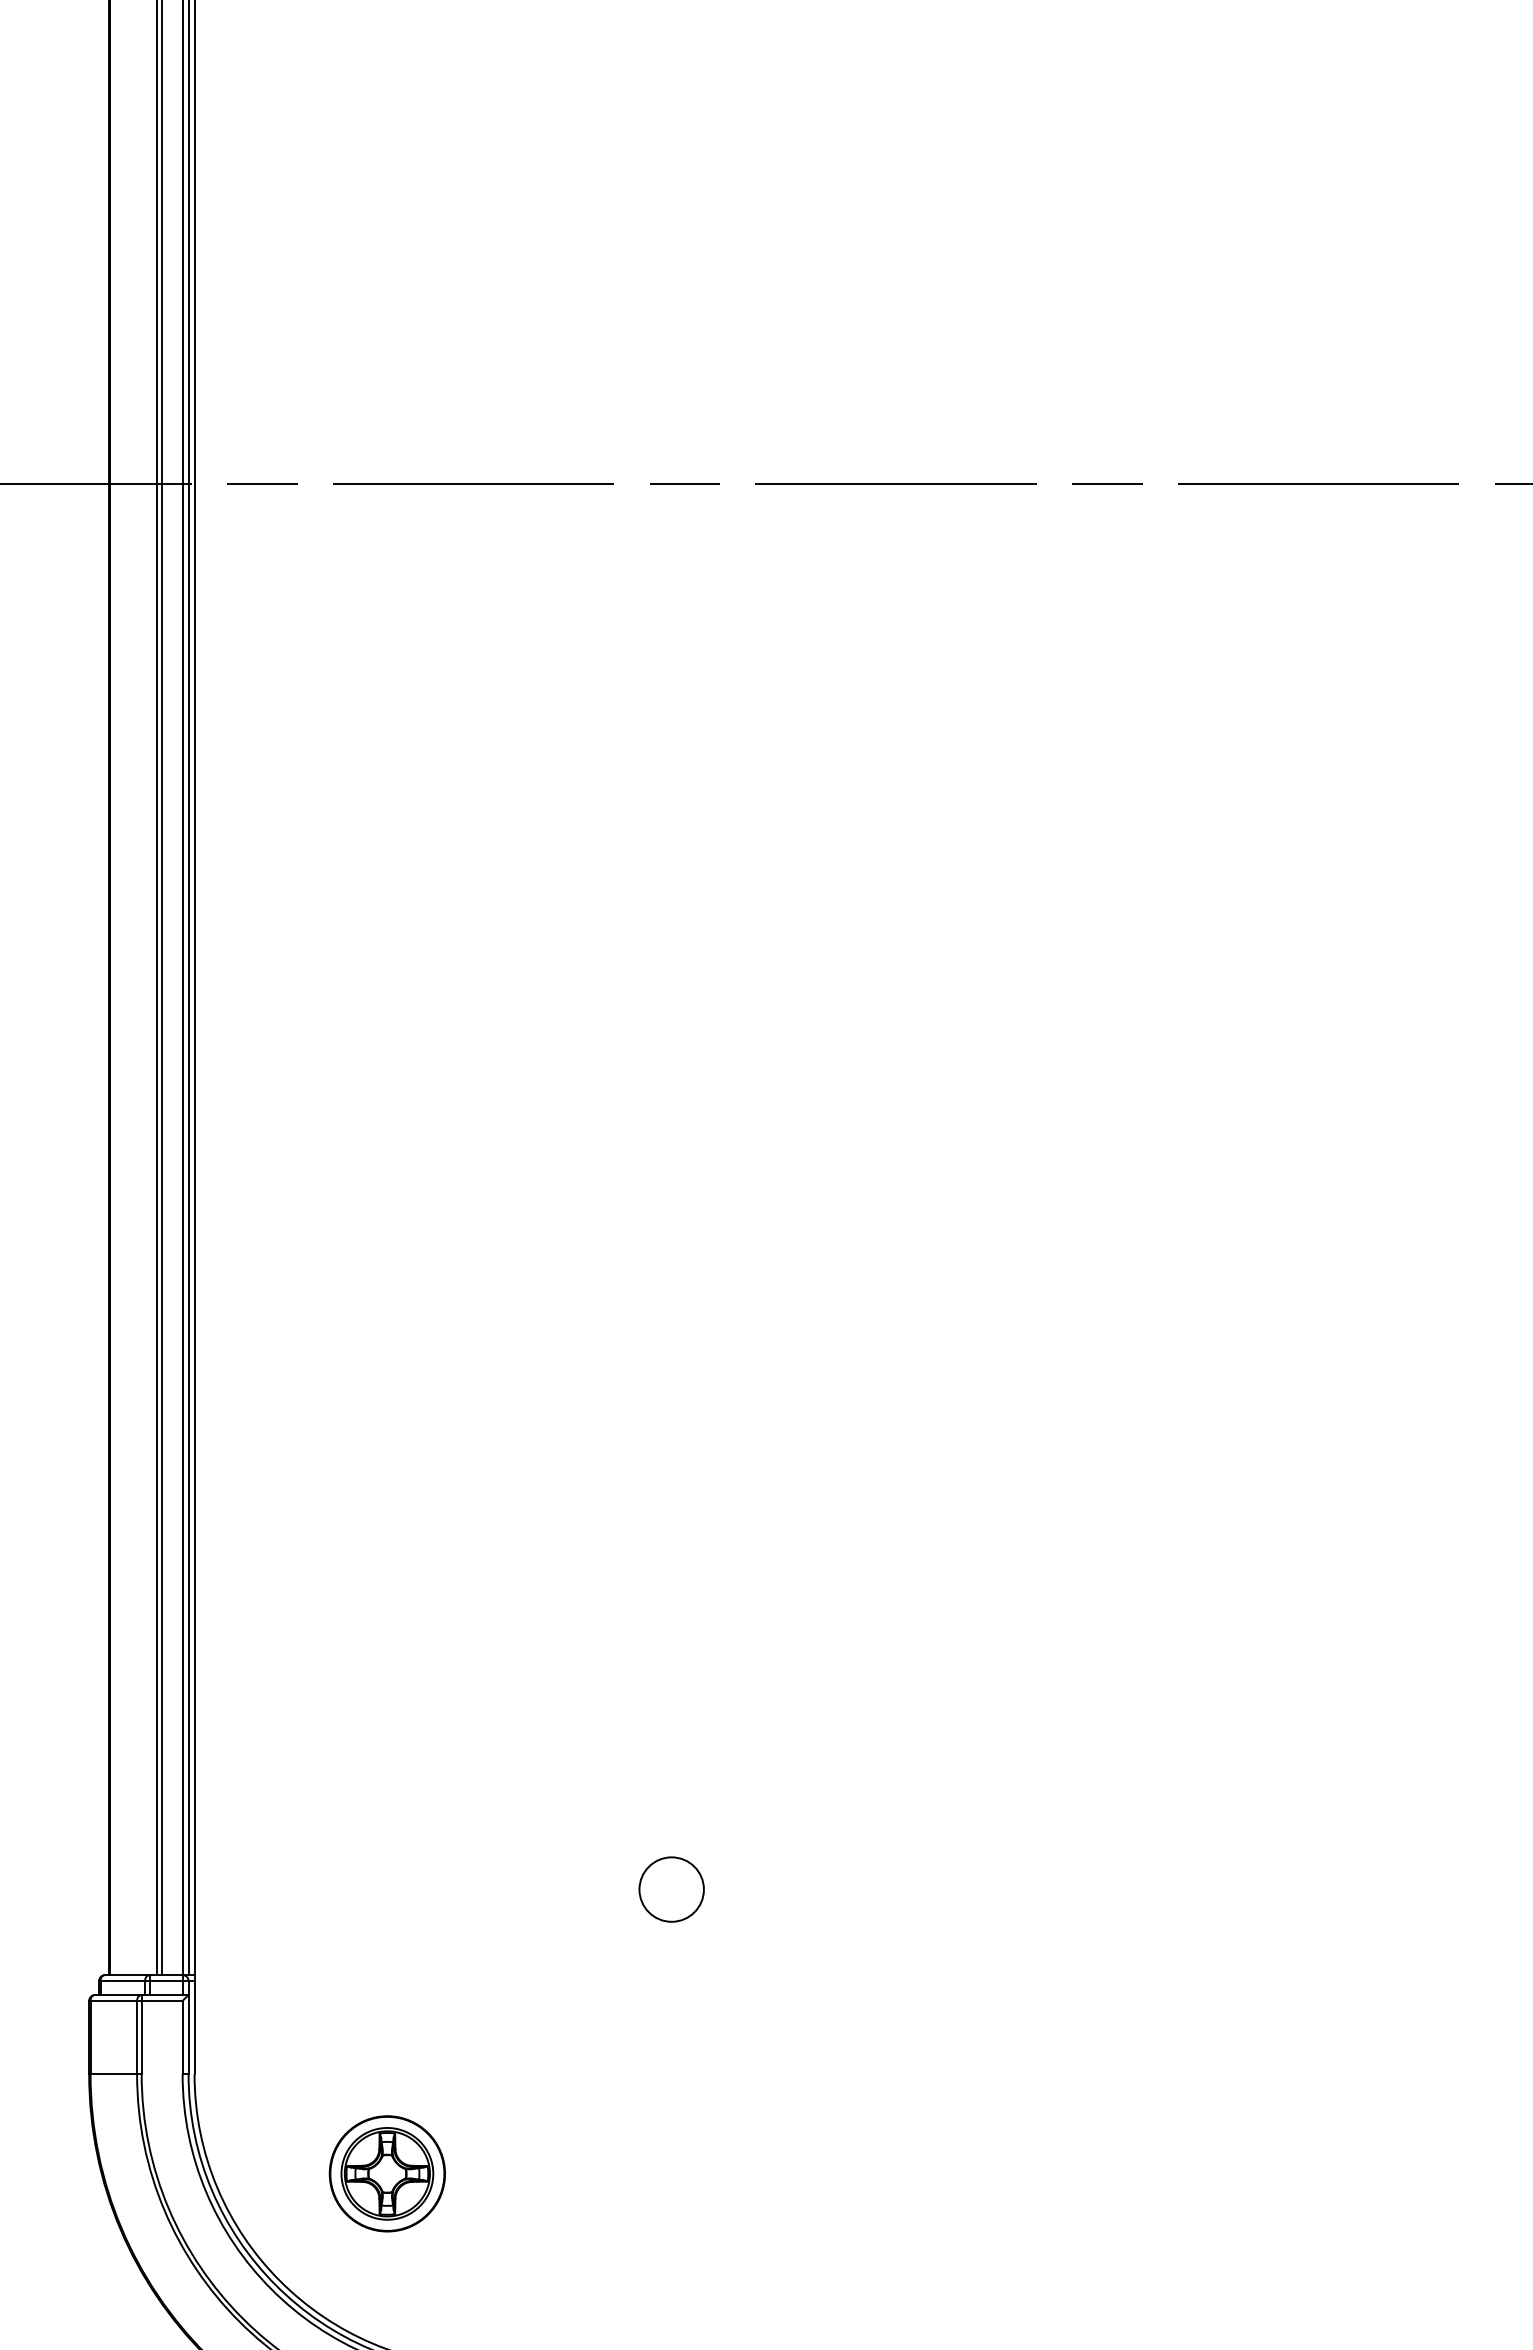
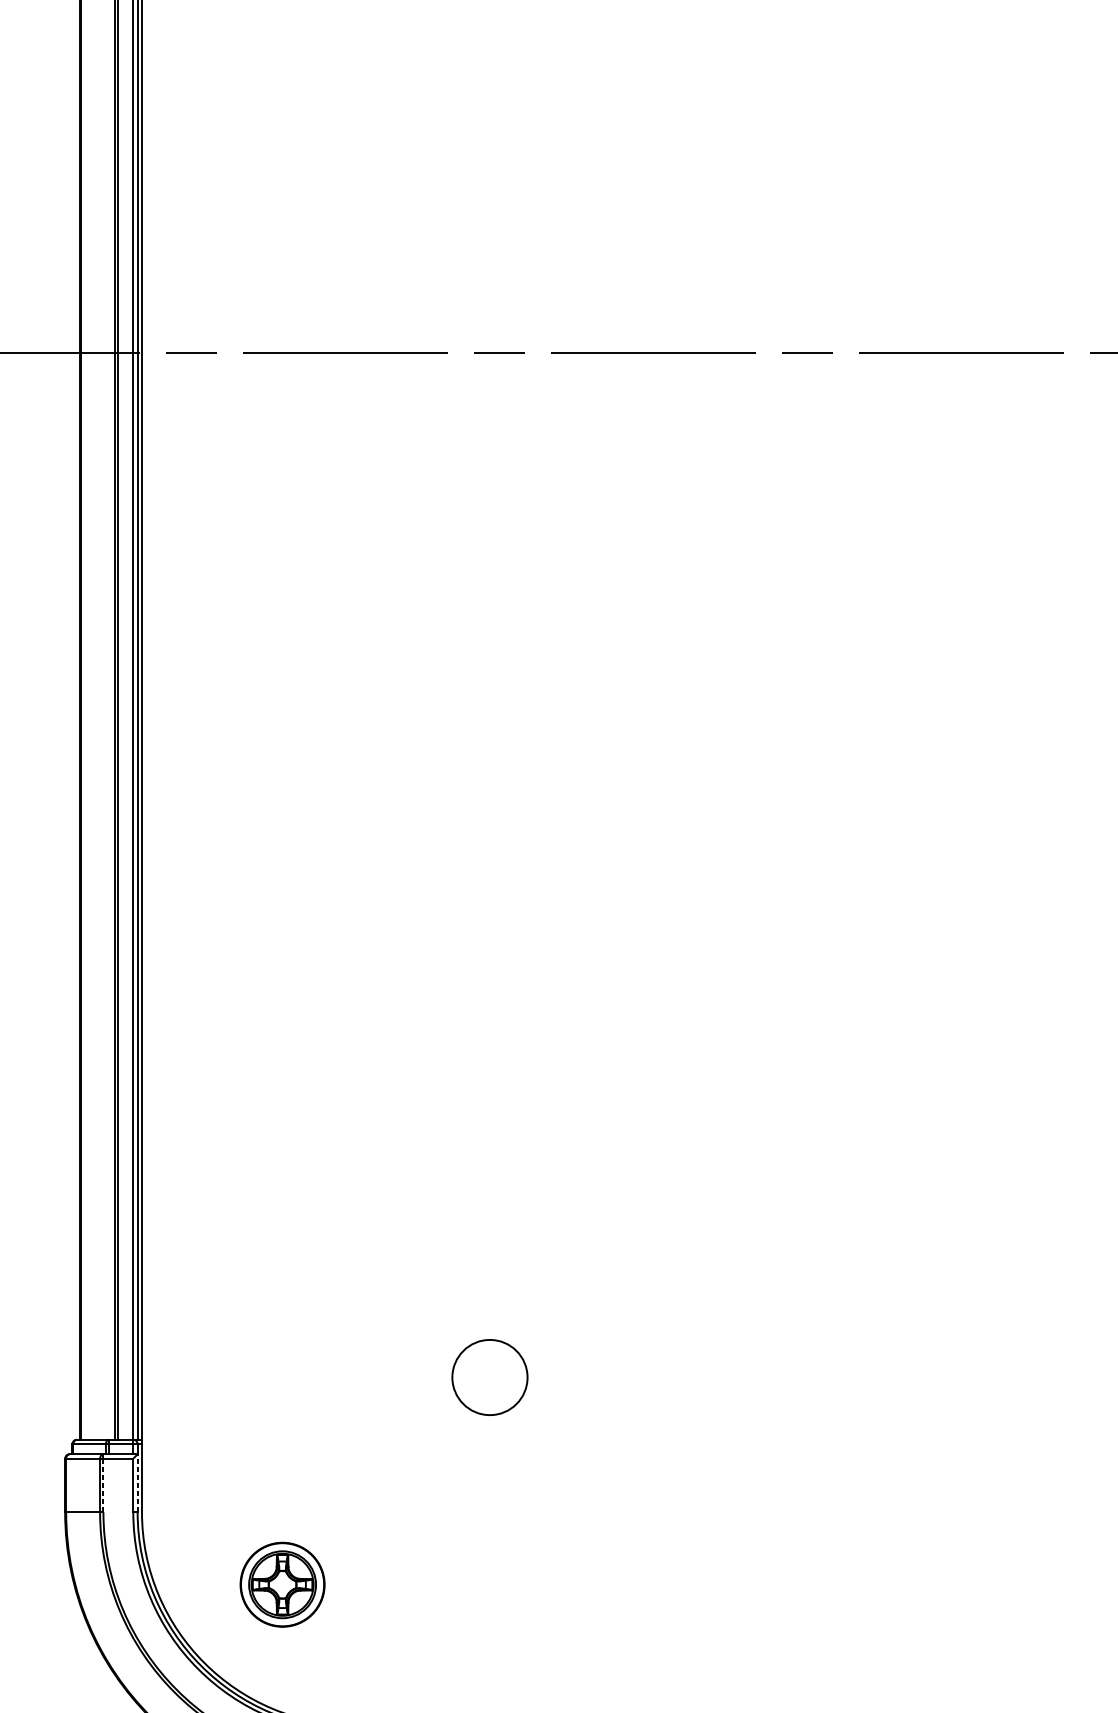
circle: (671, 1889) -> (489, 1377), size x1.6
line: (188, 2034) -> (137, 1483), solid -> dashed
line: (141, 2037) -> (103, 1485), solid -> dashed

